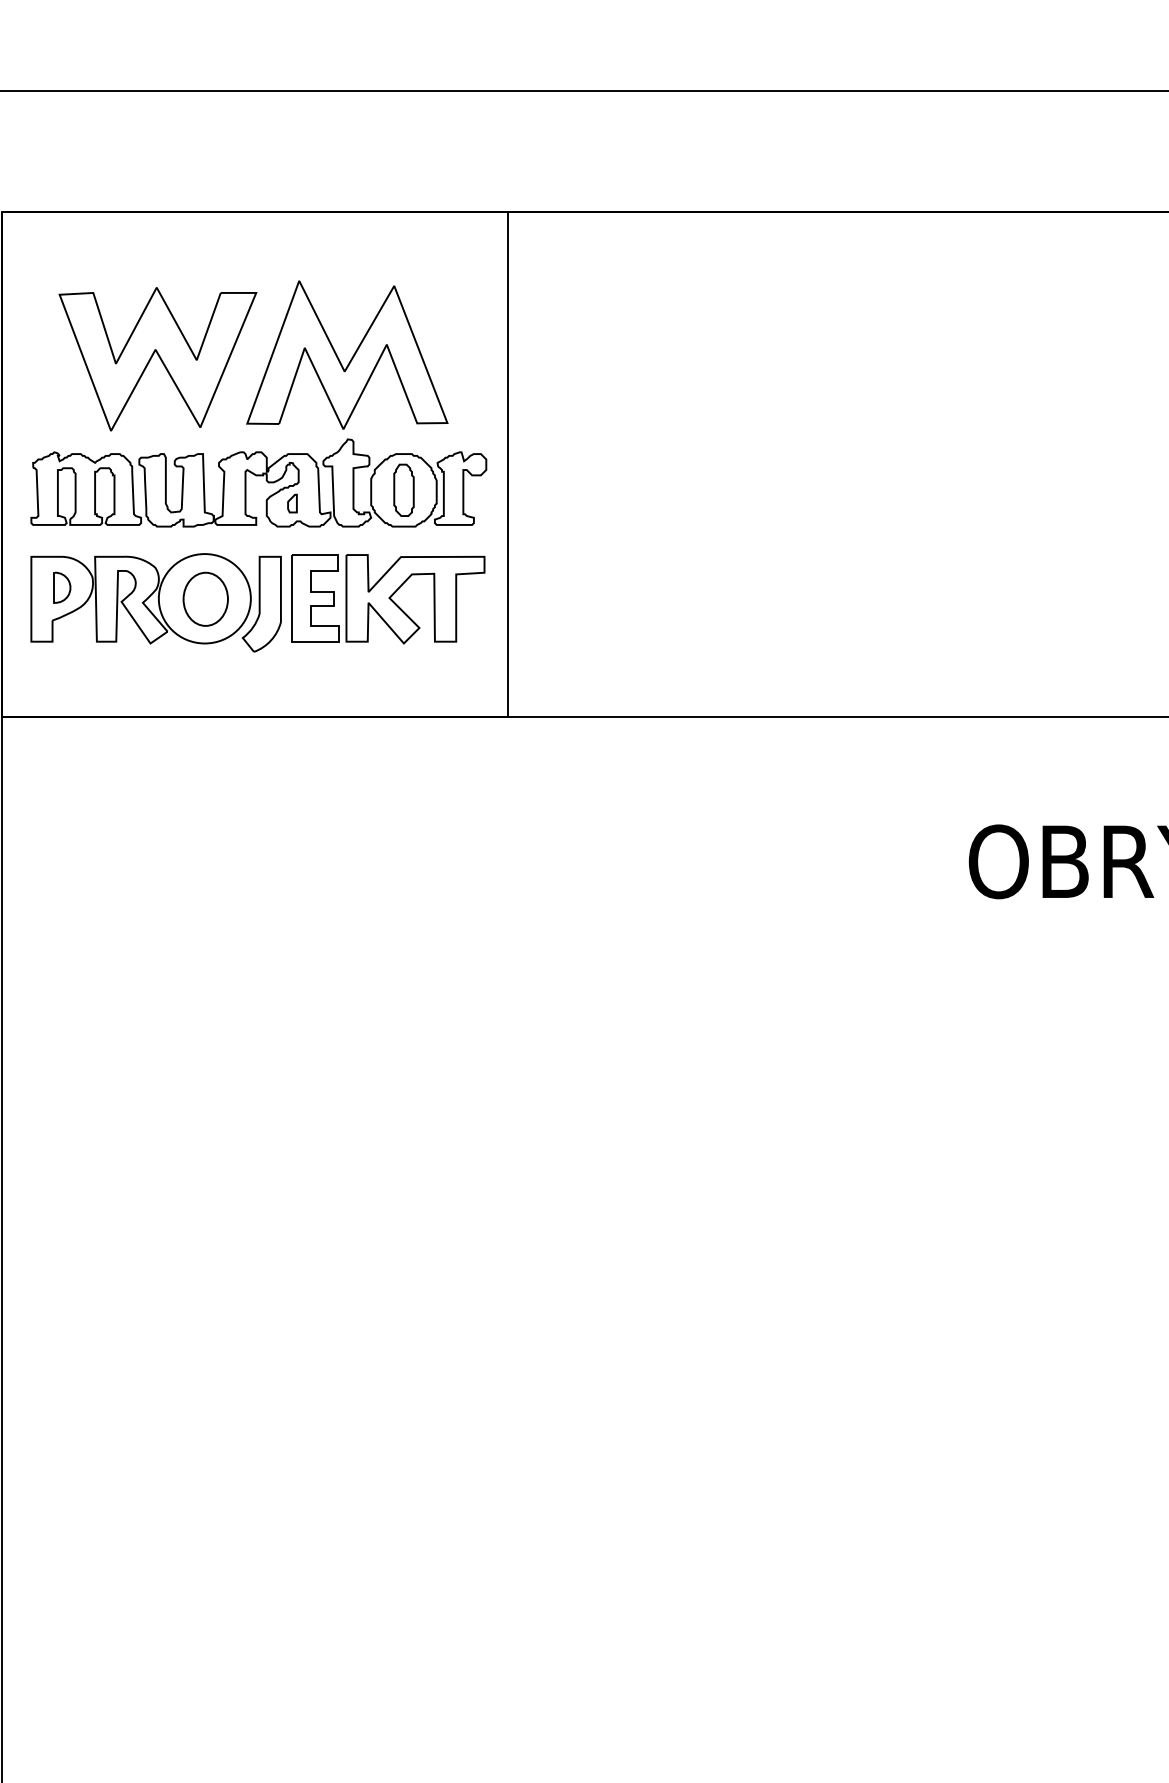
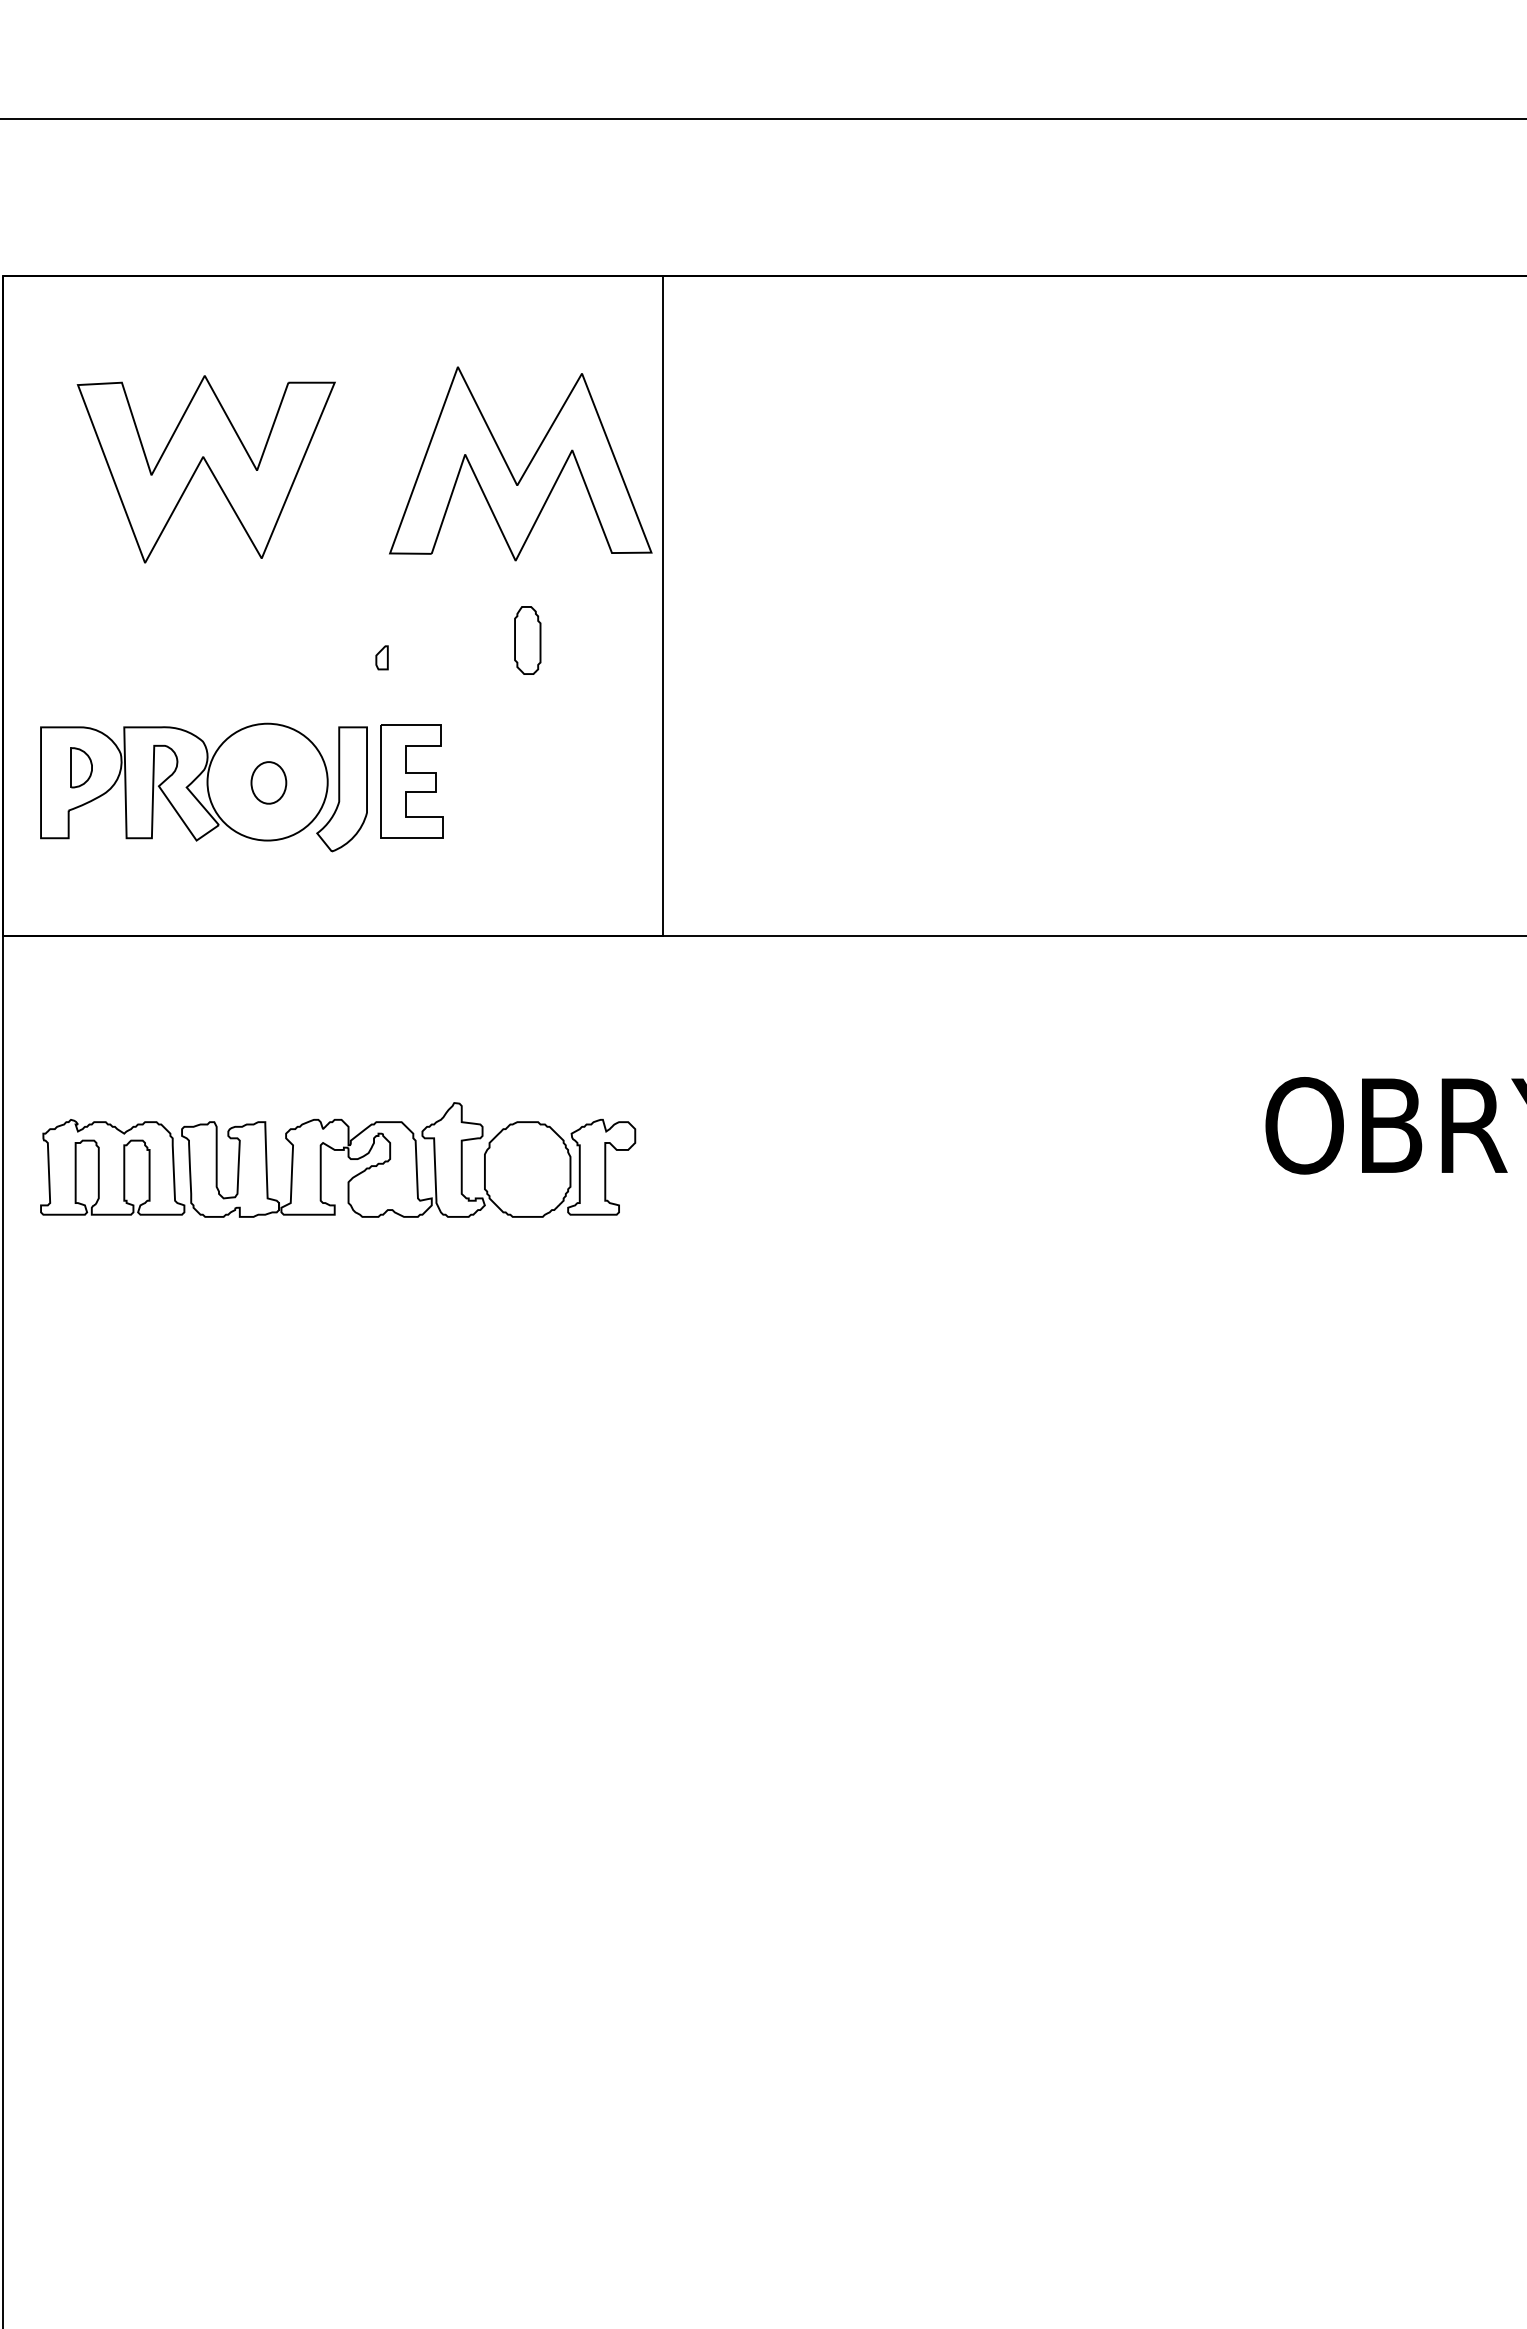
part: (351, 357) -> (526, 467), moved
part: (259, 475) -> (338, 1150), moved
part: (205, 599) -> (268, 782), size x0.6
part: (403, 610) -> (526, 797), removed

